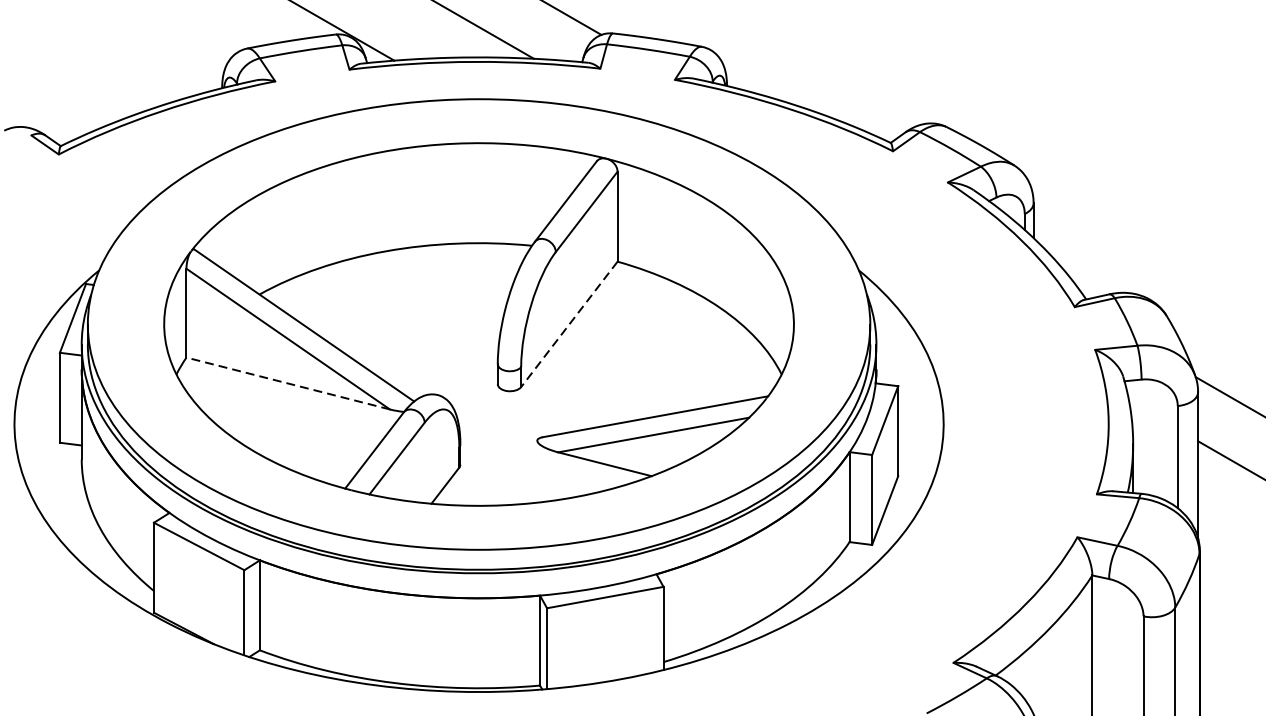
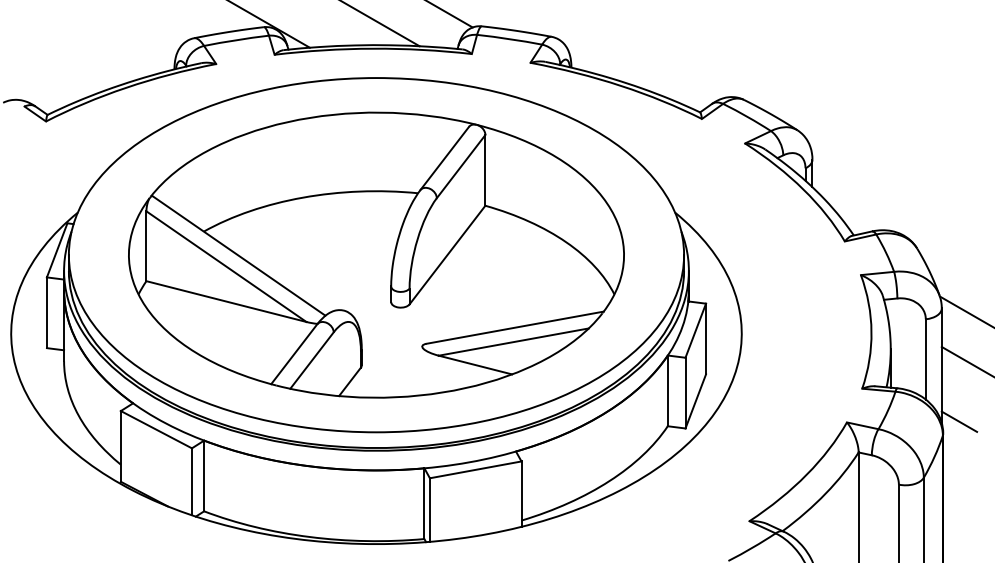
line: (569, 324) -> (447, 255), dashed -> solid
line: (288, 383) -> (226, 301), dashed -> solid
line: (1220, 536) -> (959, 421), added

